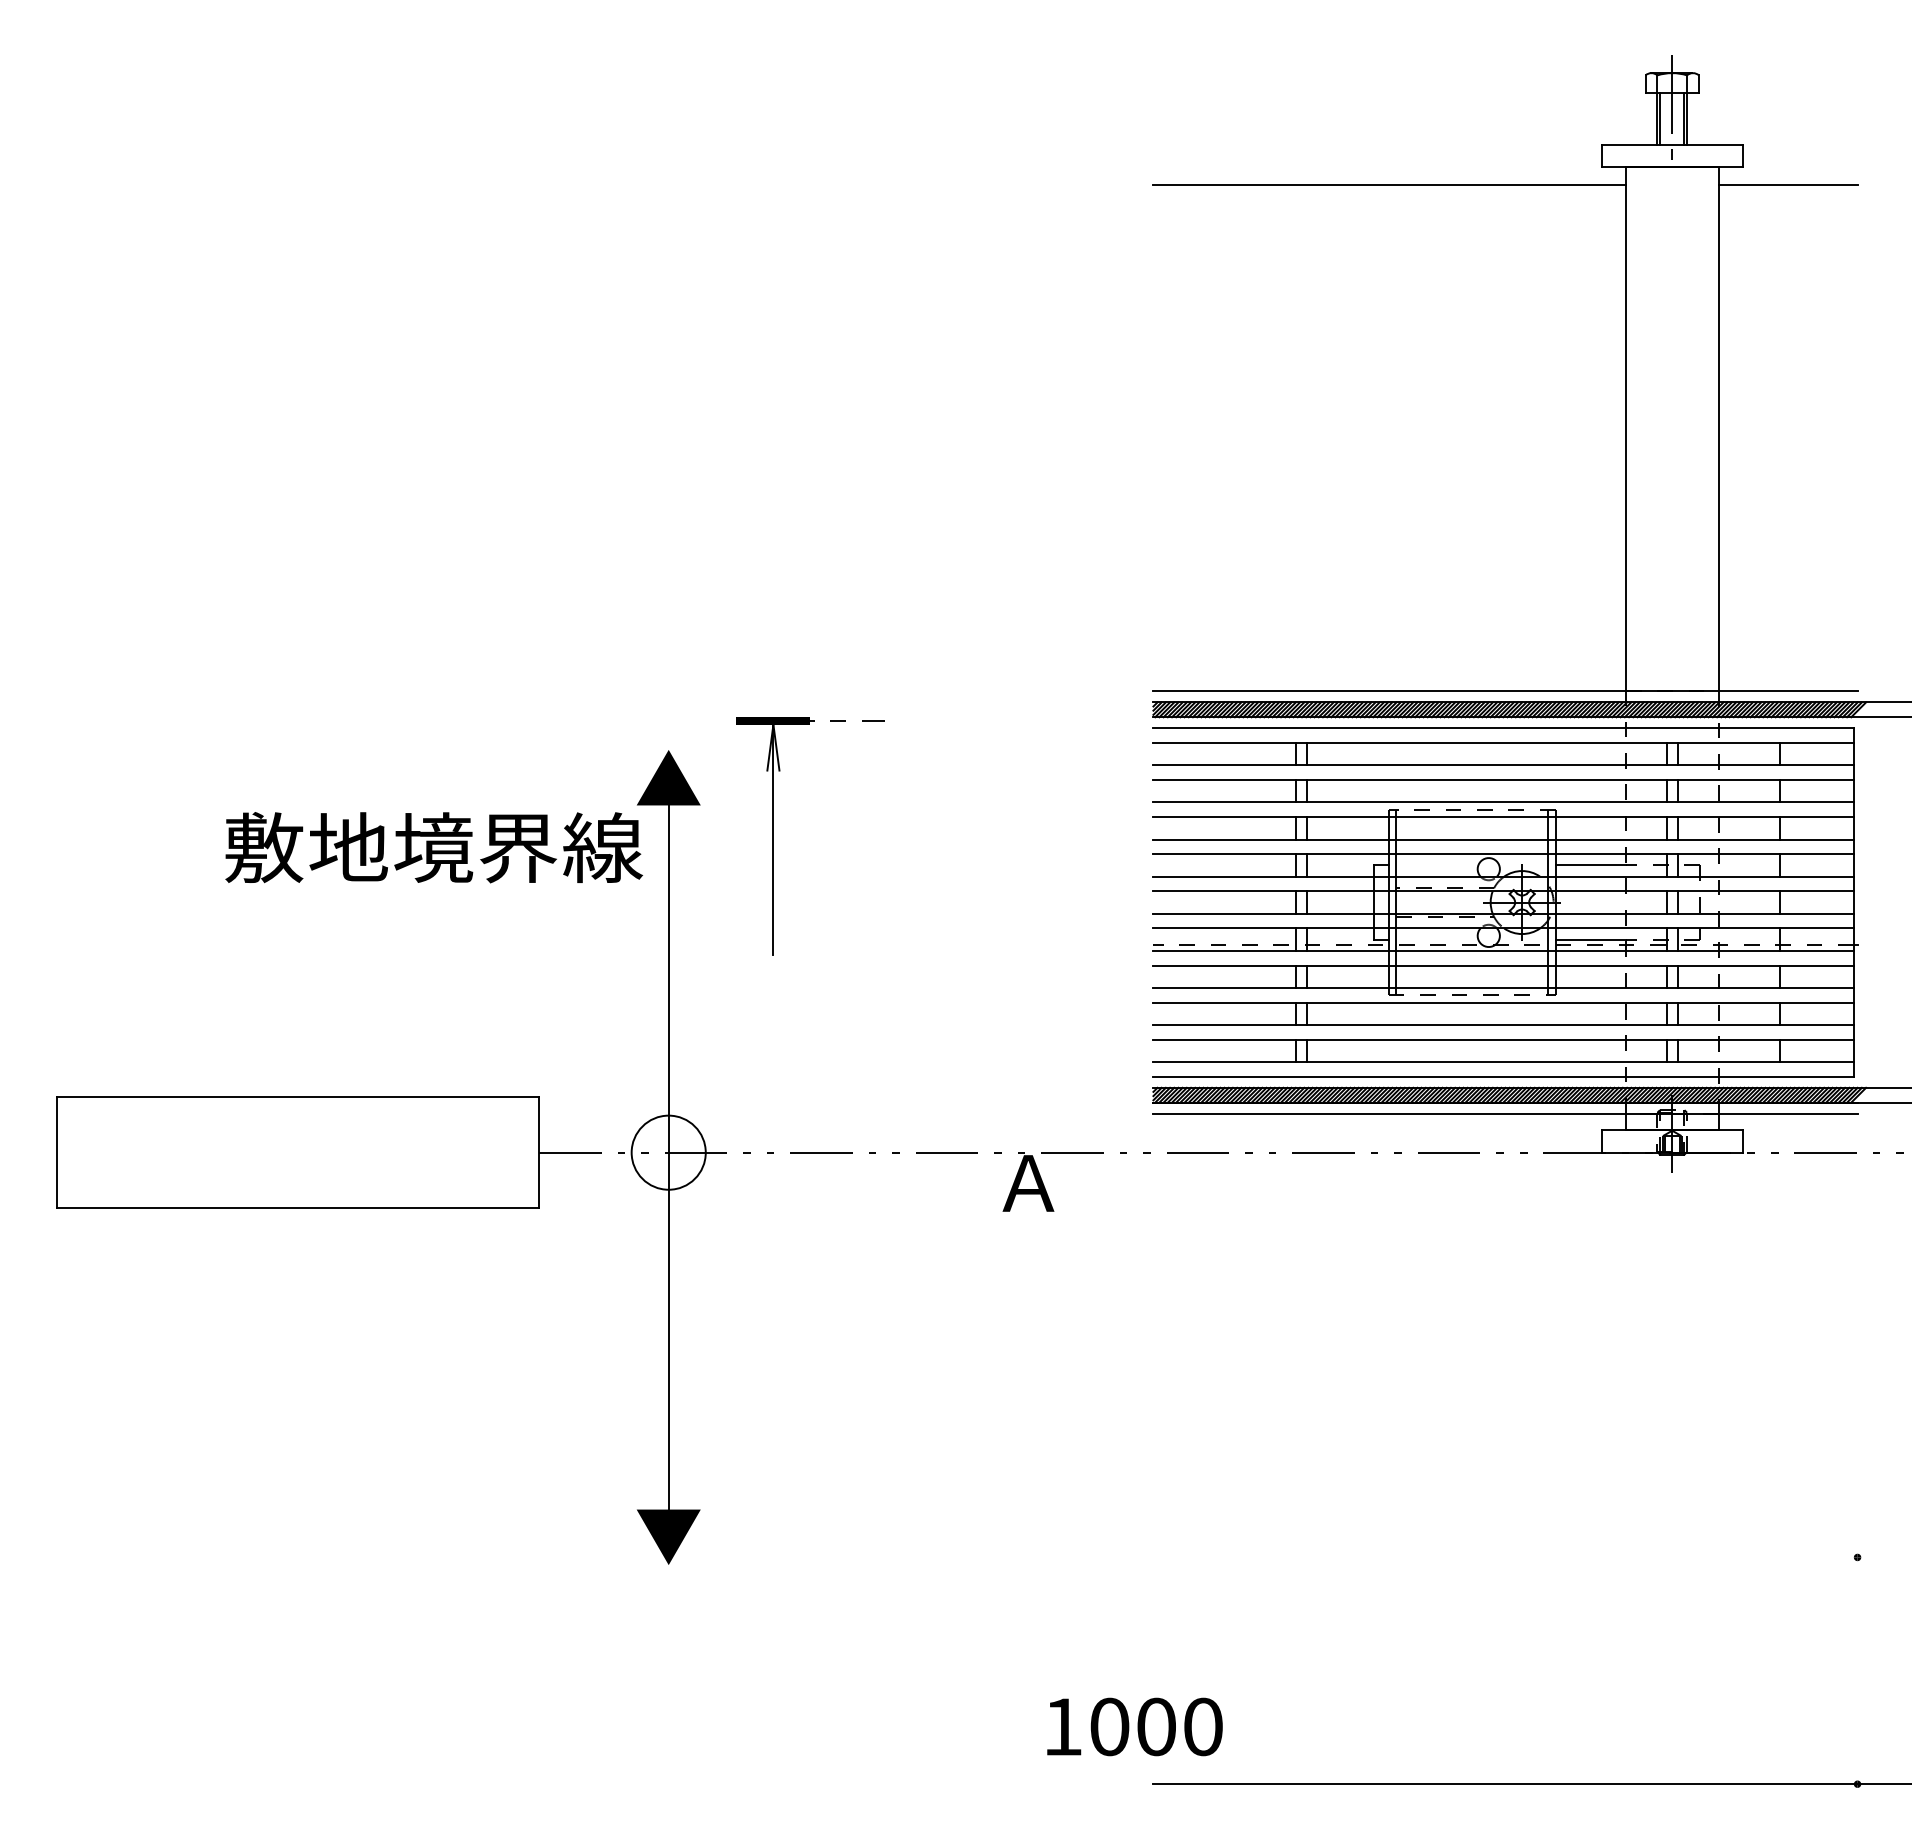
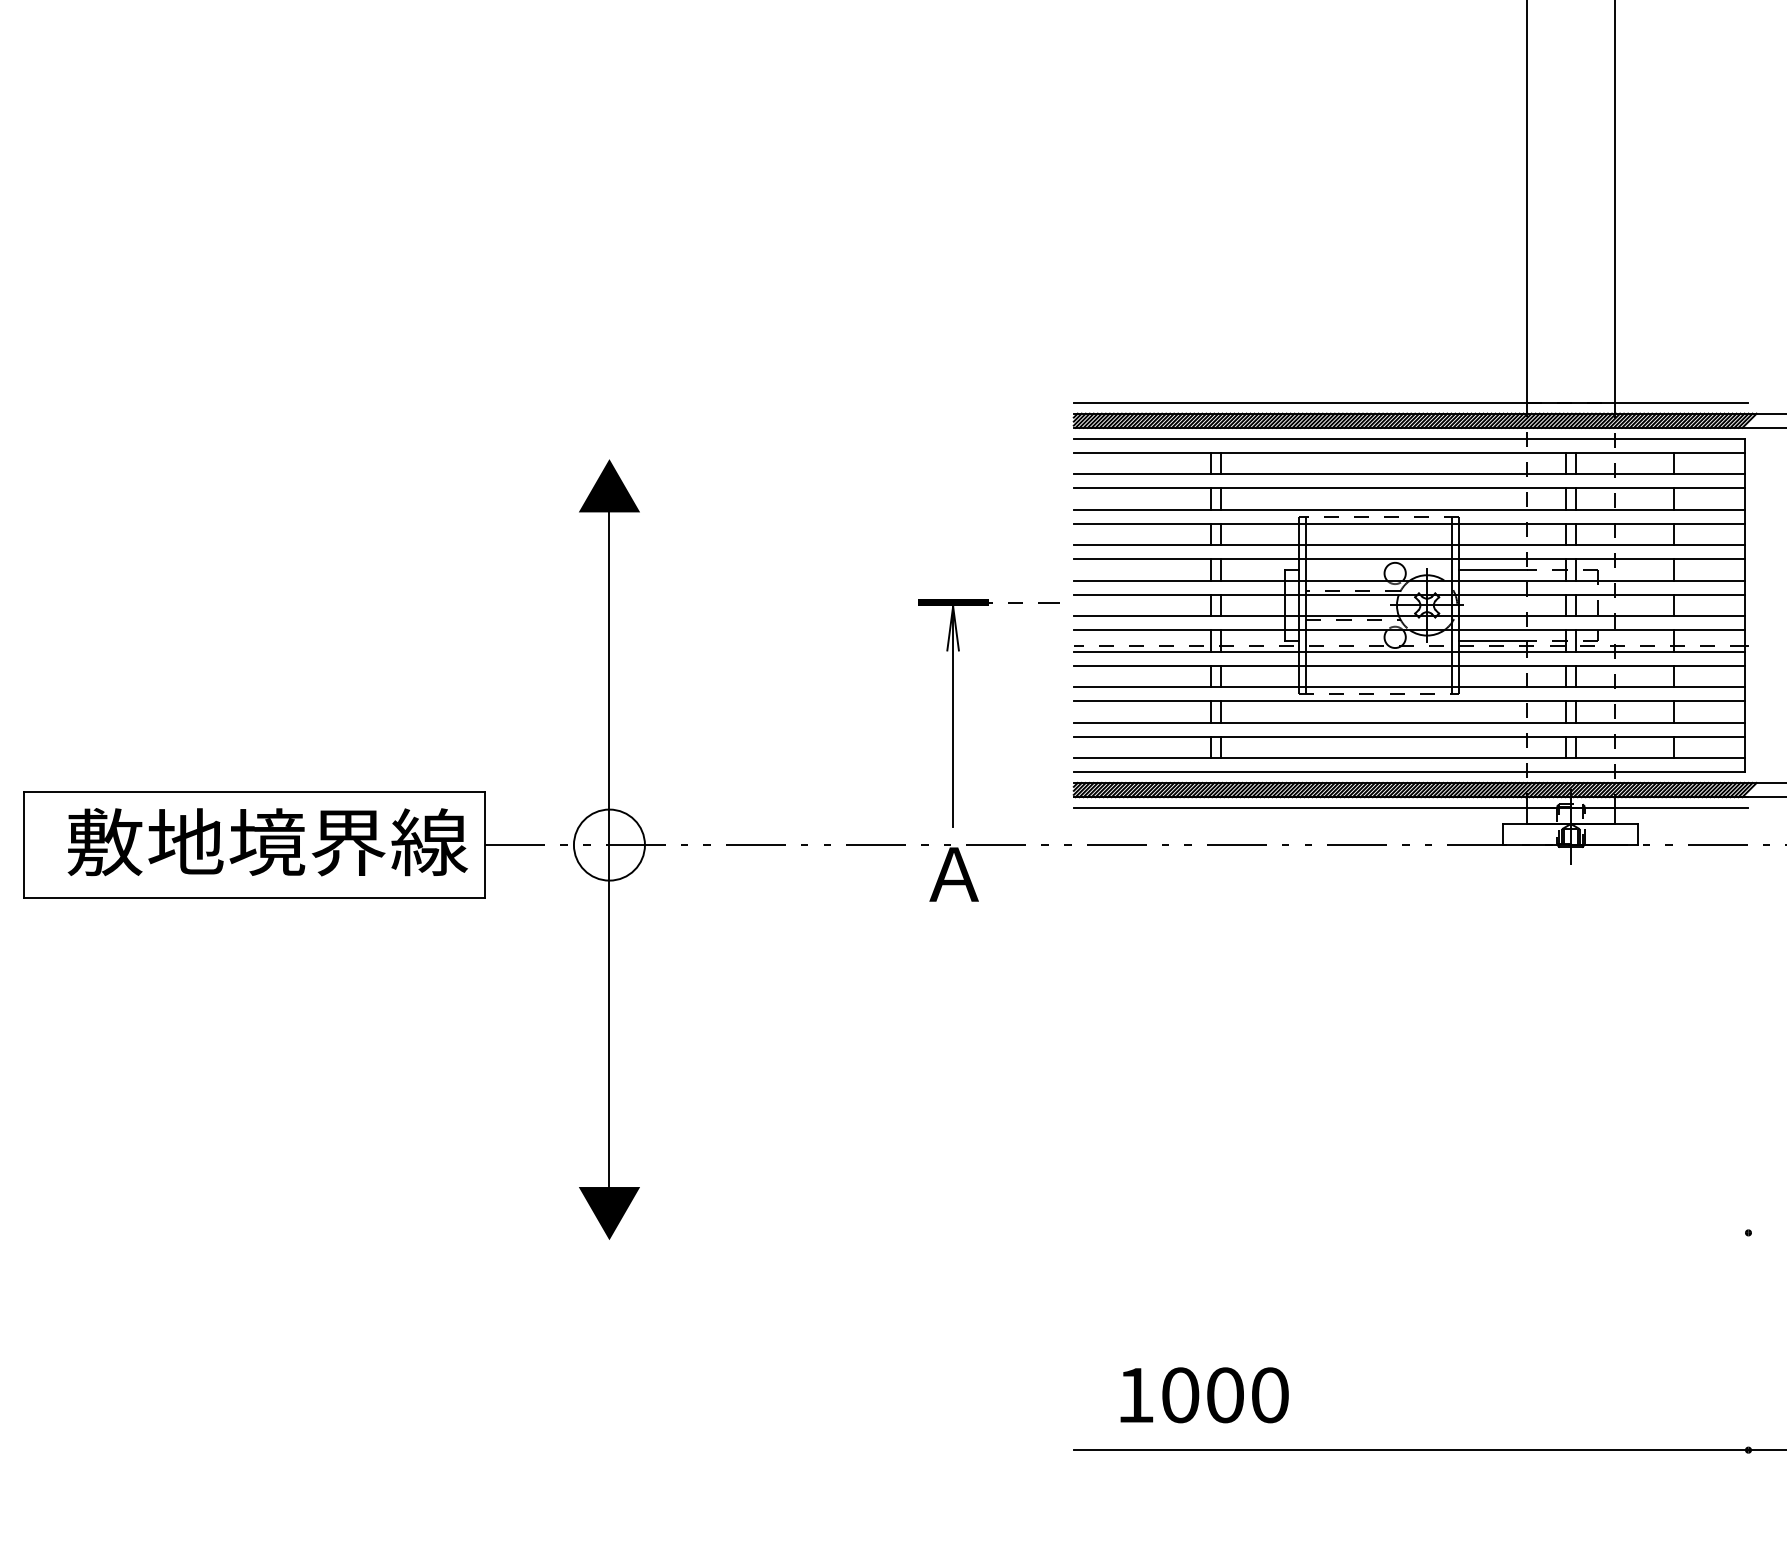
part: (773, 836) -> (953, 713), moved
text: (434, 847) -> (268, 842), moved
text: (1134, 1726) -> (1204, 1394), moved

